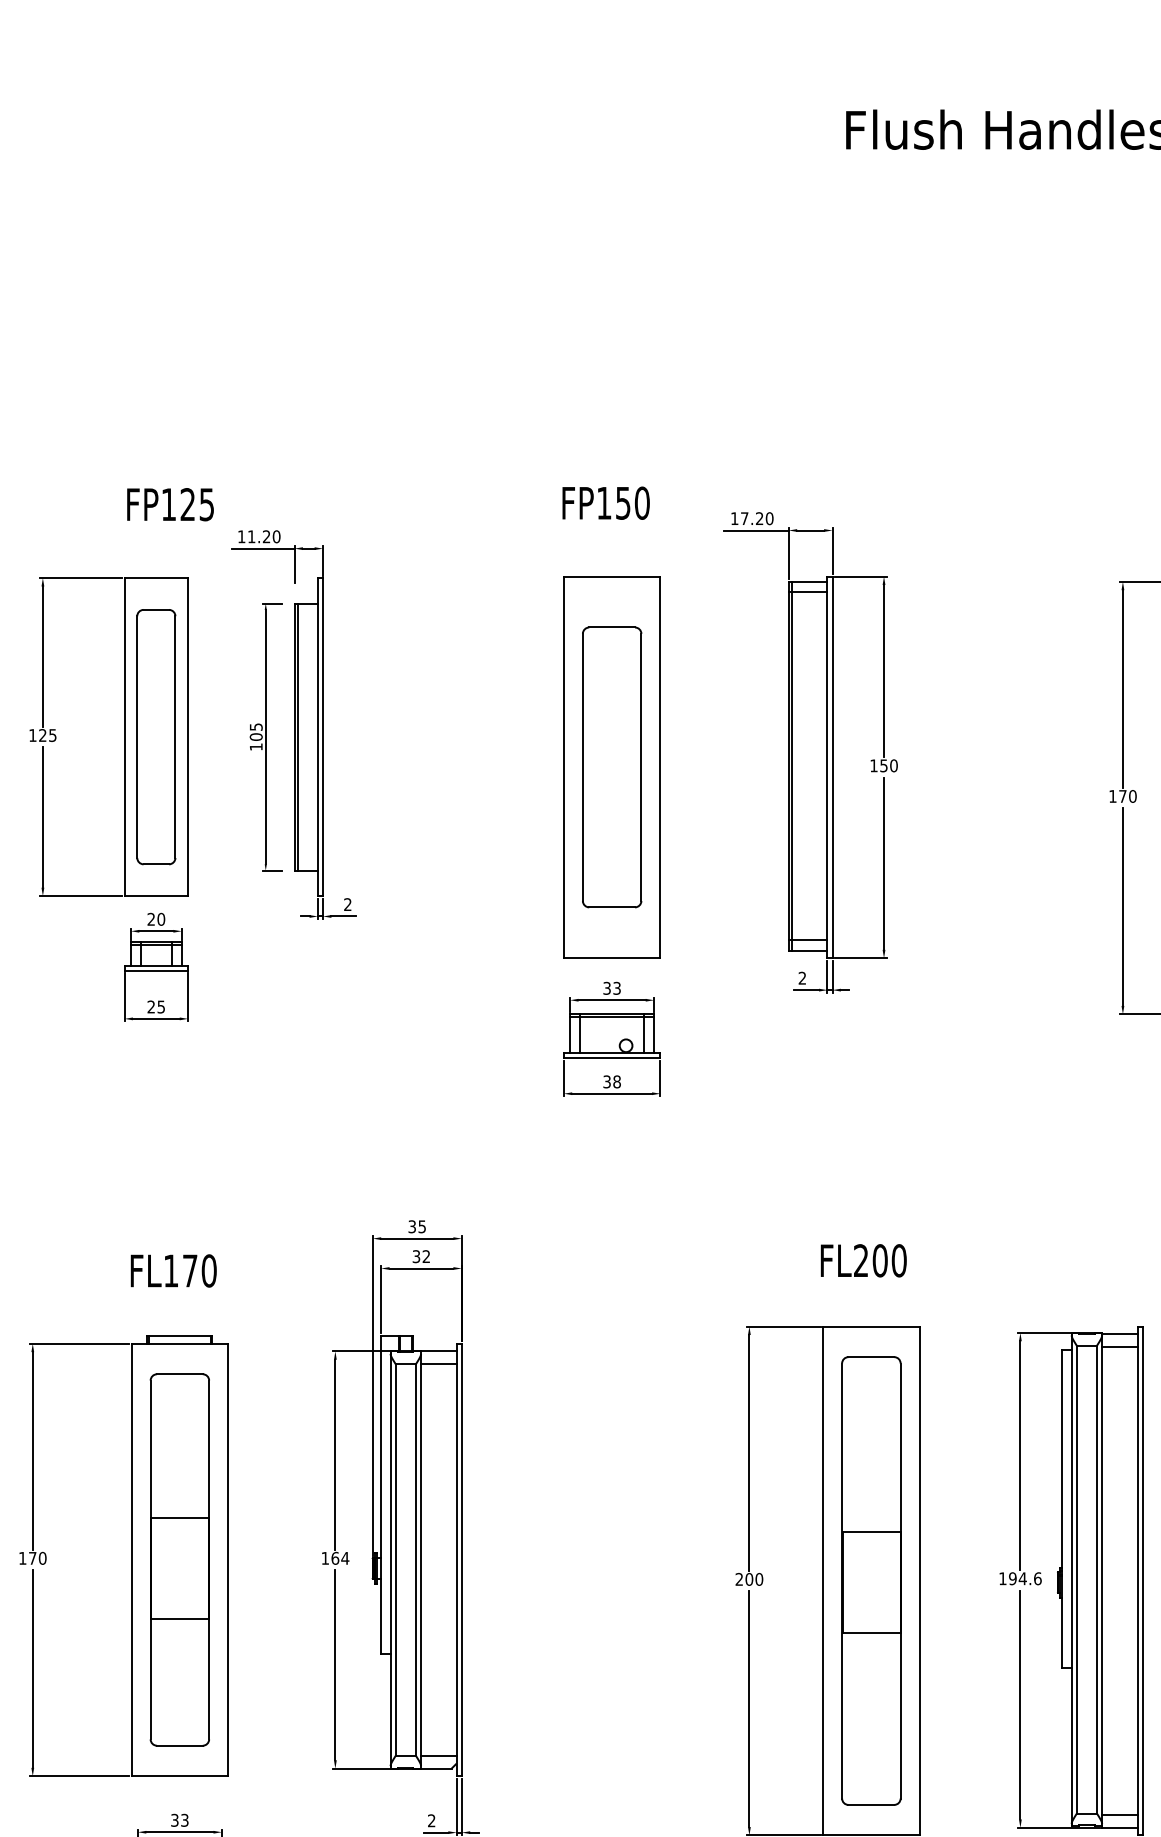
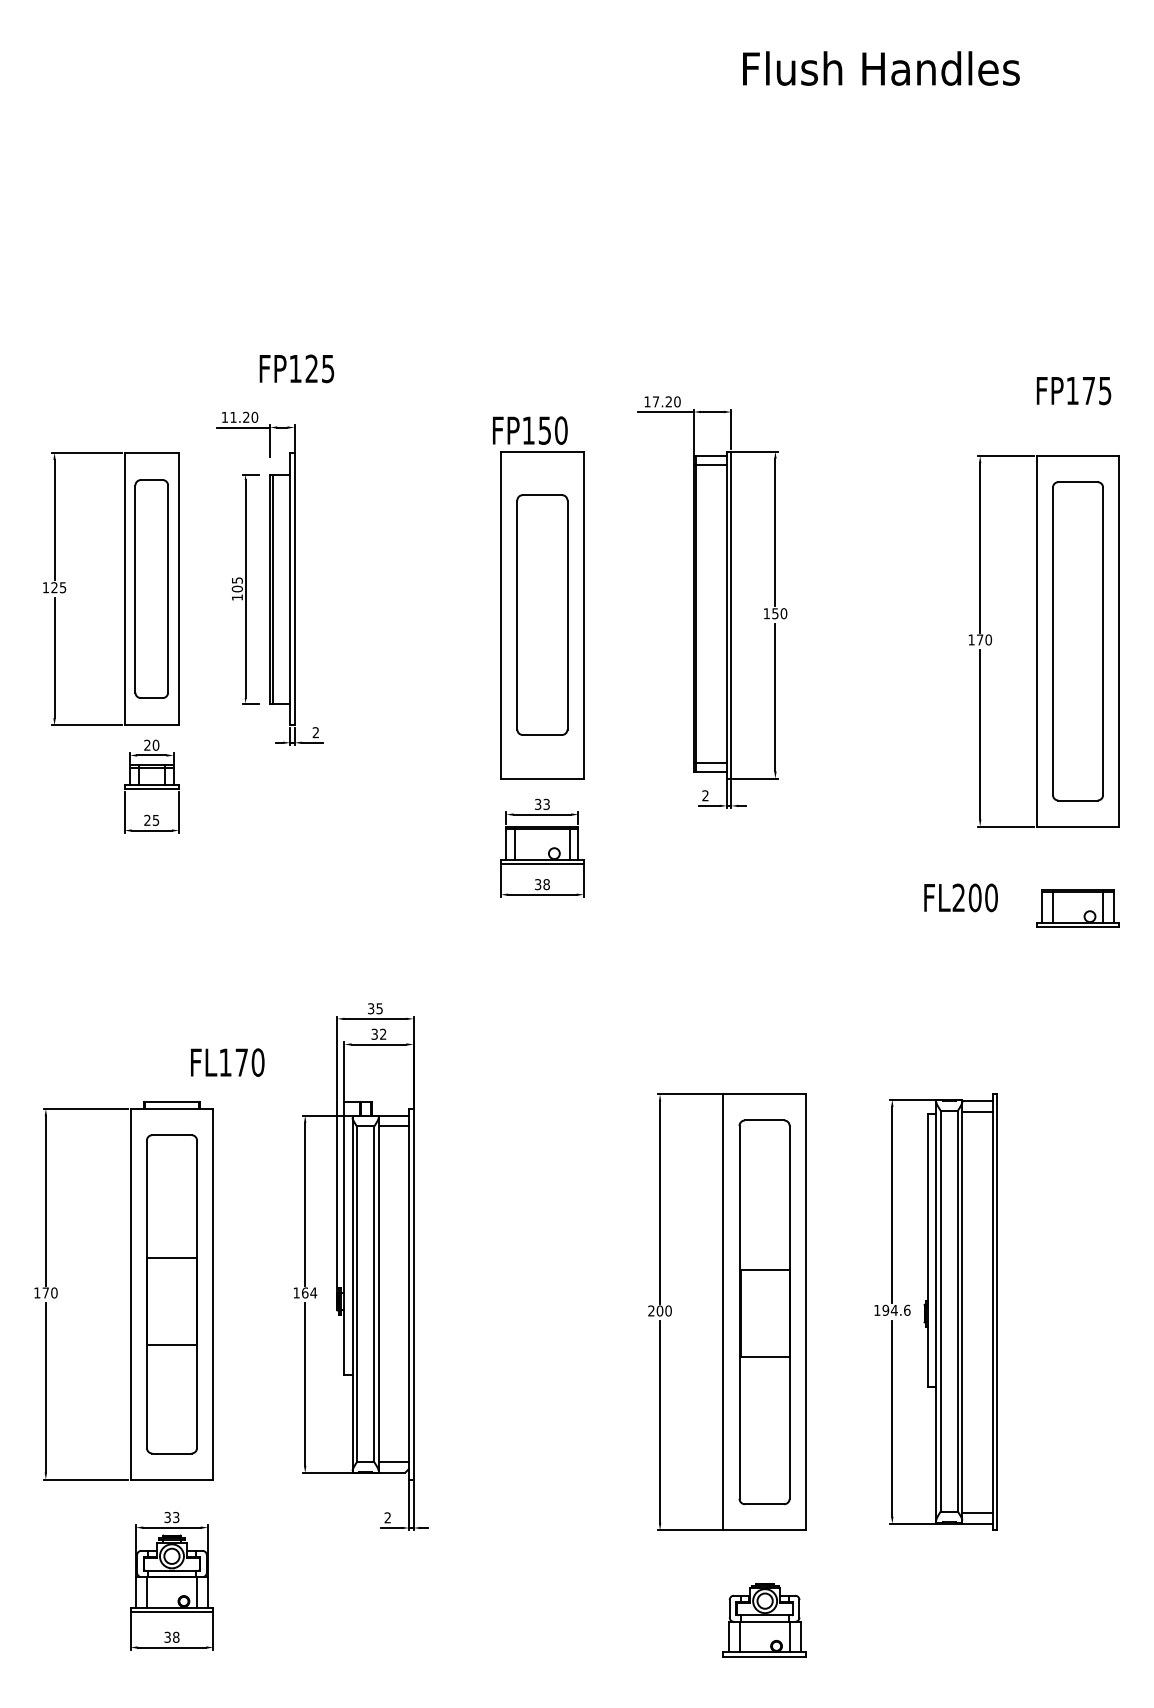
text: (606, 503) -> (530, 430), moved
text: (170, 504) -> (296, 368), moved
text: (863, 1260) -> (960, 897), moved
text: (173, 1270) -> (227, 1062), moved

